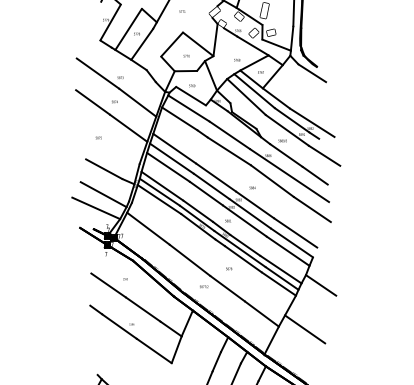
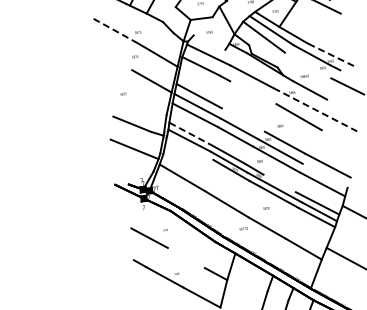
line: (97, 73) -> (114, 30), solid -> dashed
line: (190, 96) -> (209, 43), removed
line: (92, 102) -> (113, 59), removed
line: (312, 123) -> (332, 55), solid -> dashed
line: (286, 130) -> (307, 65), removed
line: (228, 151) -> (252, 92), removed
line: (290, 175) -> (316, 109), solid -> dashed
line: (314, 175) -> (339, 106), removed
line: (215, 177) -> (242, 119), removed
line: (162, 186) -> (191, 134), solid -> dashed
line: (159, 199) -> (190, 147), removed
line: (95, 208) -> (128, 163), removed
line: (312, 209) -> (341, 140), removed
line: (291, 242) -> (324, 175), removed
line: (245, 245) -> (279, 183), removed
line: (143, 309) -> (186, 257), removed

